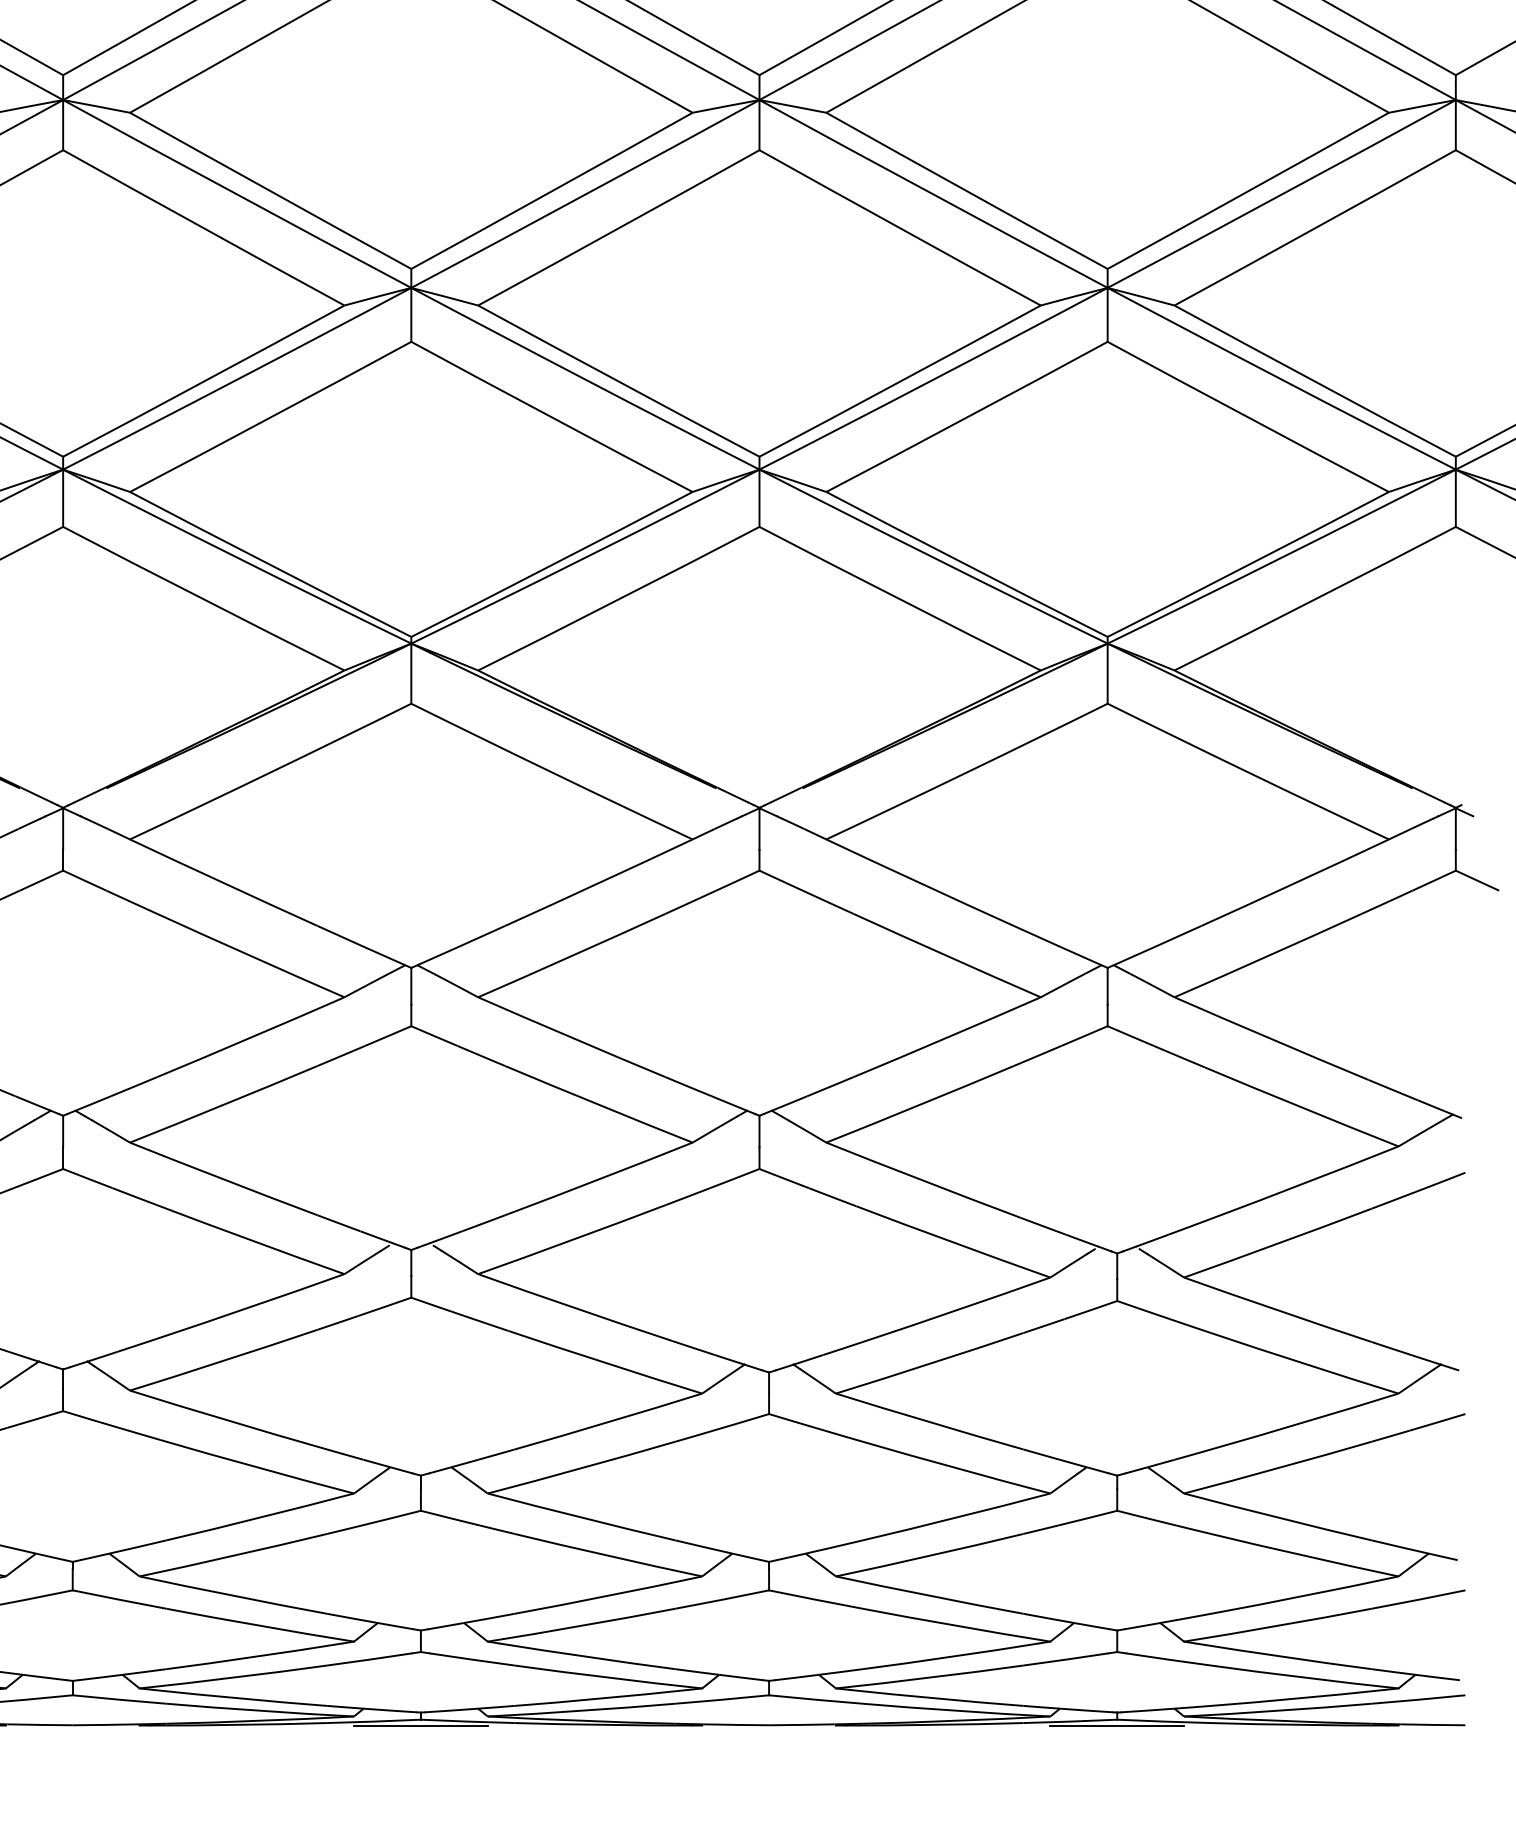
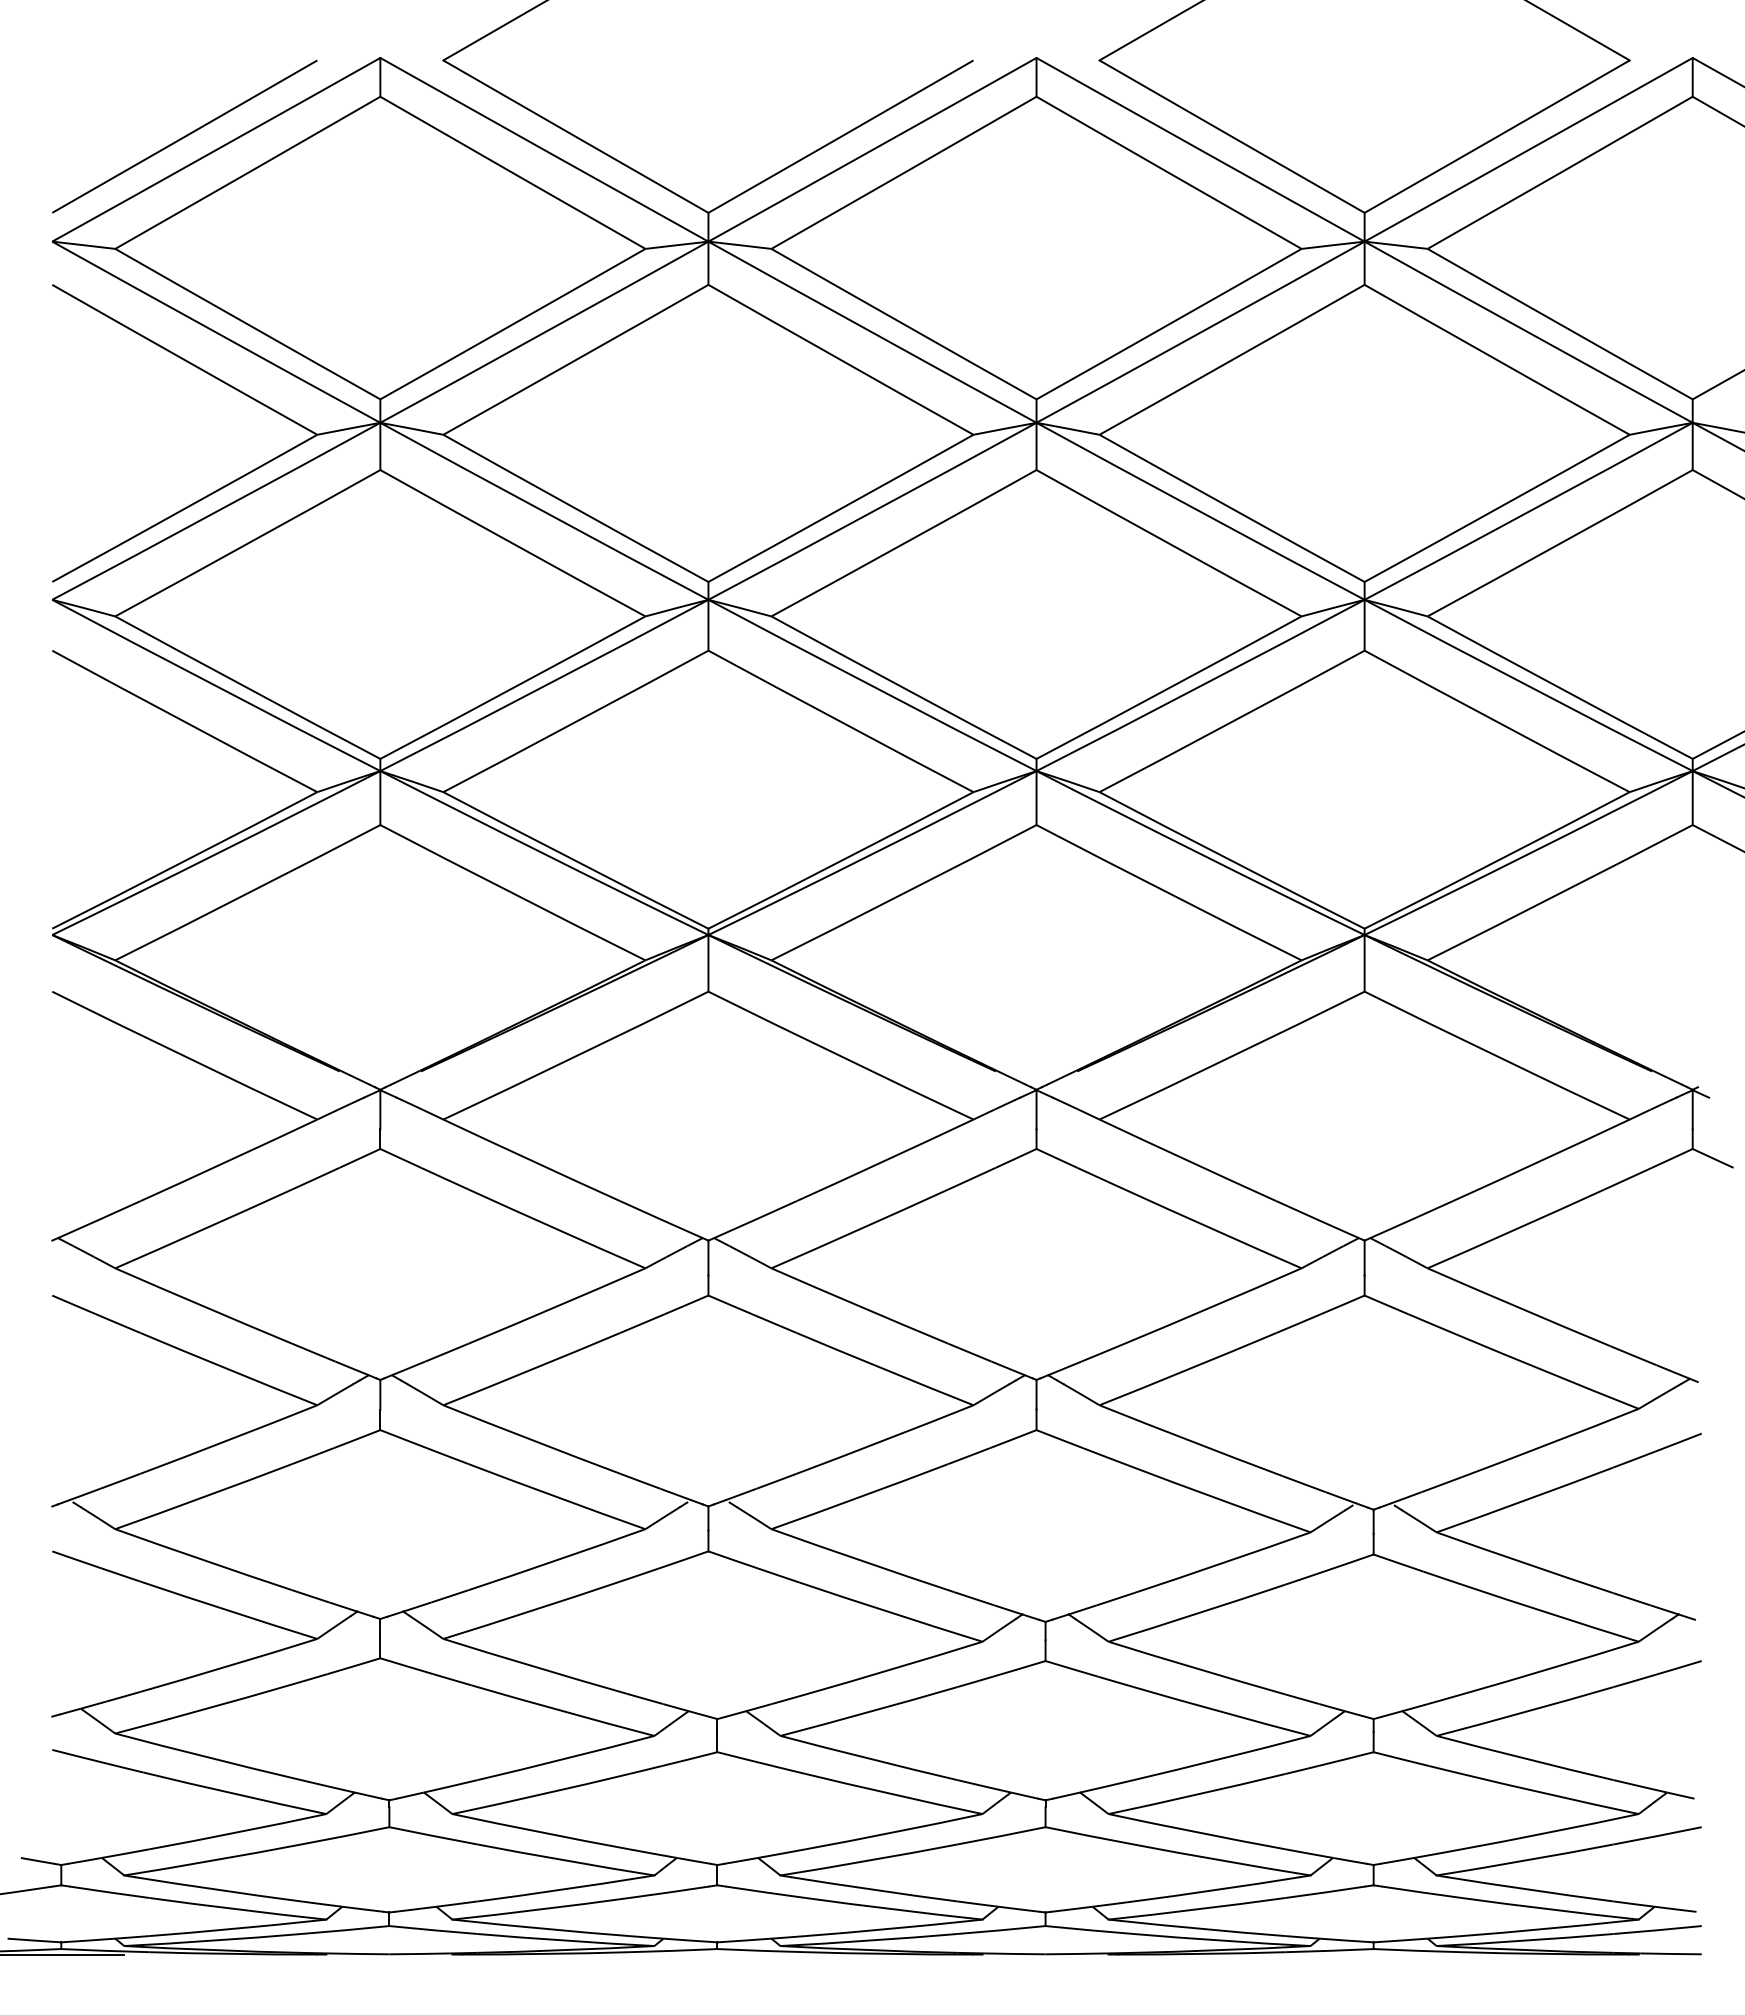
line: (420, 1725) -> (717, 1954), removed
line: (1117, 1725) -> (1373, 1954), removed

